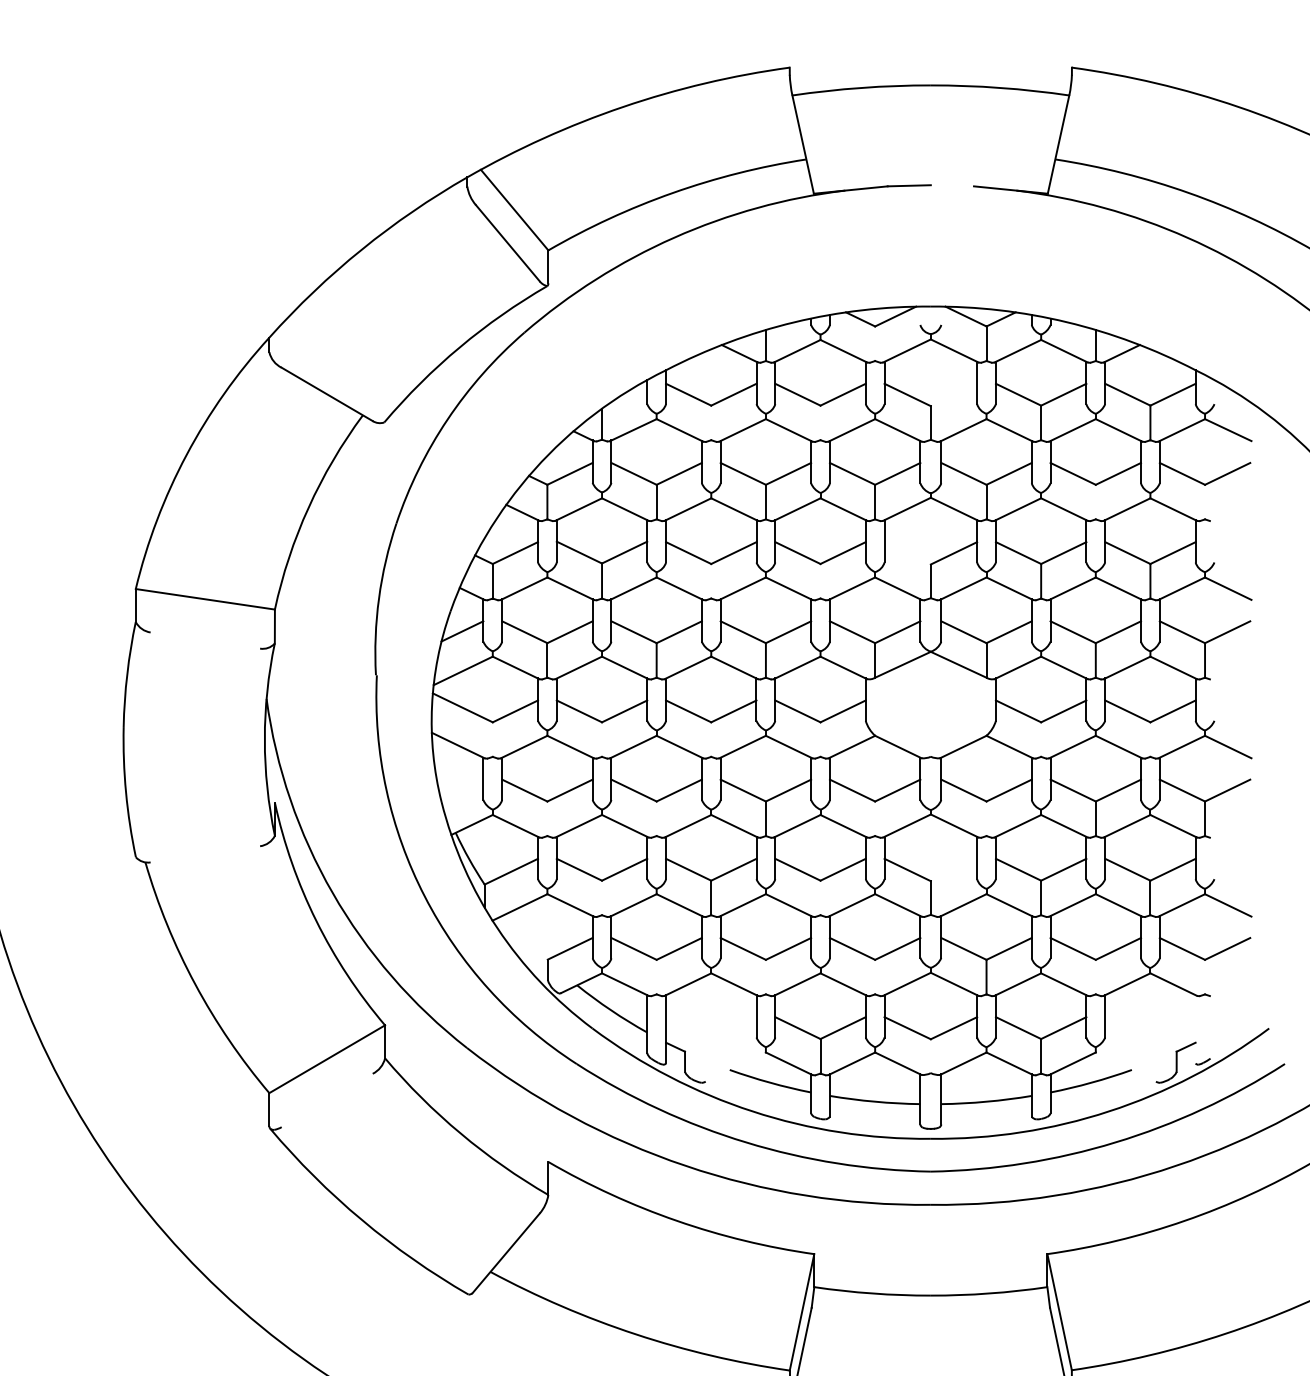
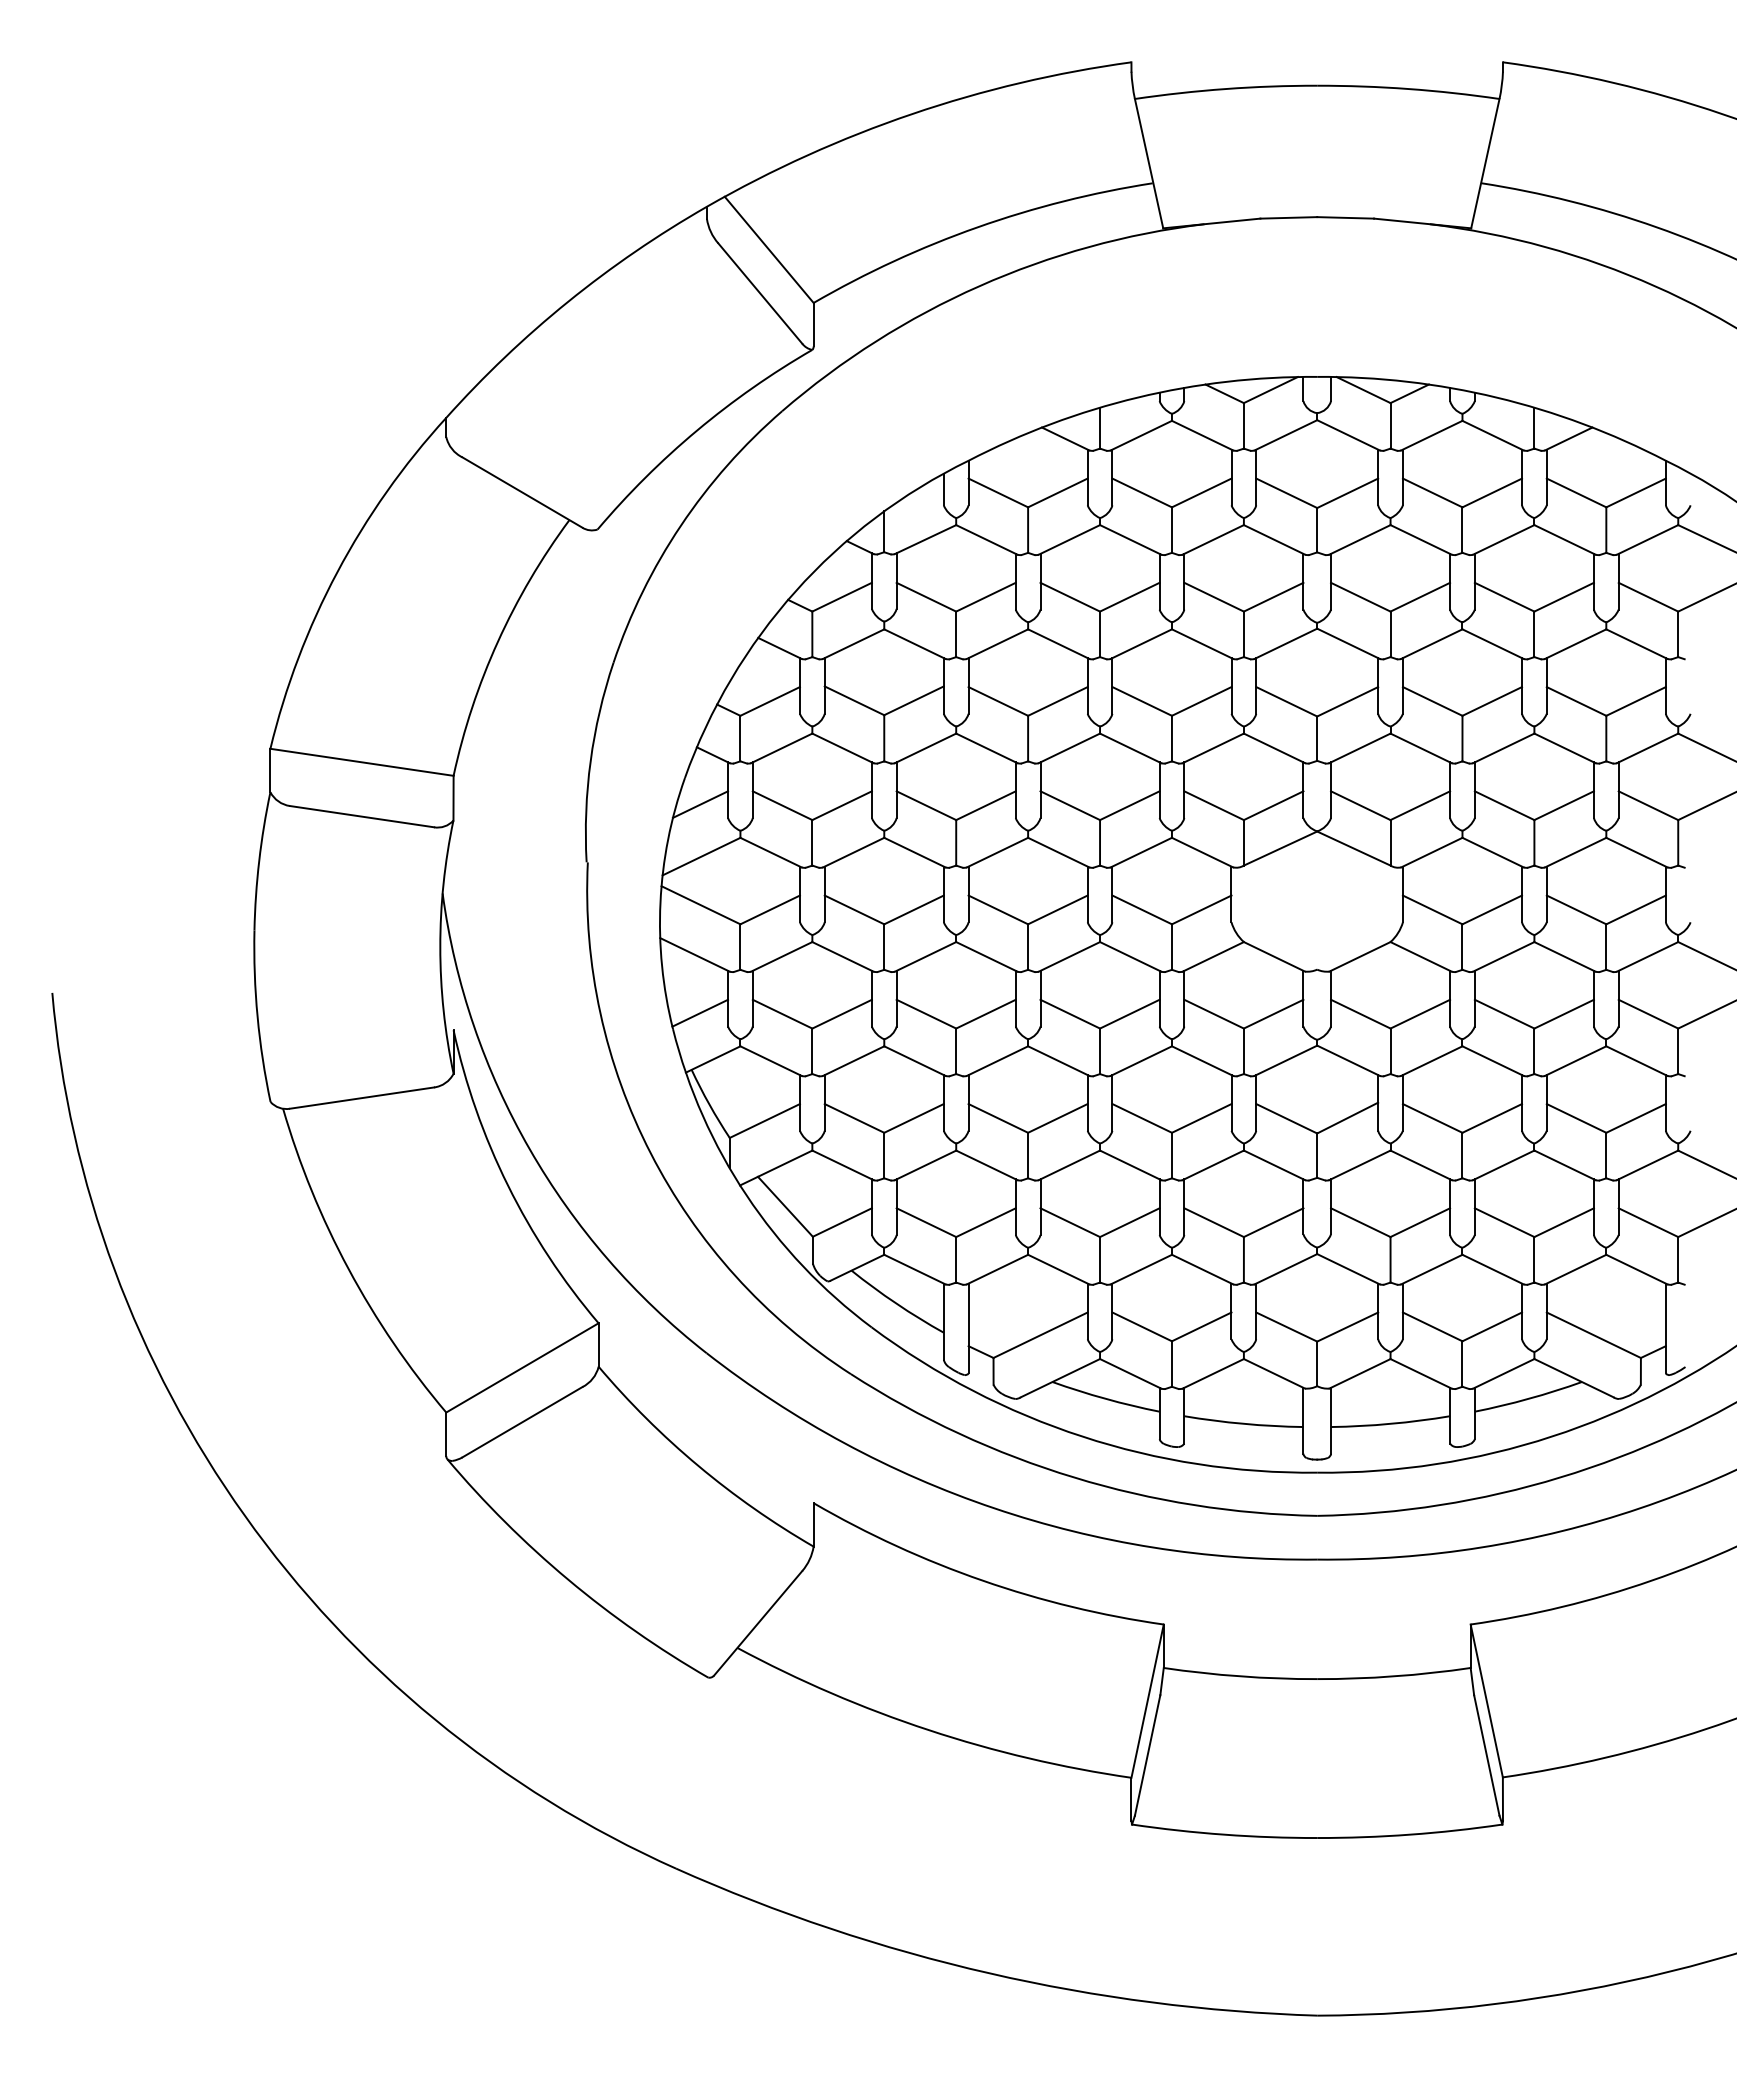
line: (952, 185) -> (1345, 217), added
line: (920, 315) -> (1303, 388), added
line: (941, 315) -> (1331, 388), added
line: (874, 343) -> (1243, 425), added
line: (953, 395) -> (1347, 493), added
line: (711, 422) -> (1028, 529), added
line: (820, 422) -> (1171, 529), added
line: (1095, 502) -> (1534, 634), added
line: (1205, 502) -> (1678, 634), added
line: (907, 553) -> (1286, 701), added
line: (711, 581) -> (1028, 738), added
line: (820, 581) -> (1171, 738), added
line: (204, 640) -> (361, 816), added
line: (492, 739) -> (740, 946), added
line: (602, 739) -> (884, 946), added
line: (711, 739) -> (1028, 946), added
line: (820, 739) -> (1171, 946), added
line: (1041, 739) -> (1462, 946), added
line: (1150, 739) -> (1606, 946), added
line: (462, 789) -> (700, 1012), added
line: (547, 818) -> (812, 1051), added
line: (656, 818) -> (956, 1051), added
line: (874, 818) -> (1243, 1051), added
line: (986, 818) -> (1390, 1051), added
line: (204, 853) -> (361, 1097), added
line: (953, 869) -> (1347, 1117), added
line: (602, 897) -> (884, 1155), added
line: (820, 897) -> (1171, 1155), added
line: (527, 936) -> (785, 1206), added
line: (656, 976) -> (956, 1259), added
line: (766, 976) -> (1100, 1259), added
line: (874, 976) -> (1243, 1259), added
line: (1095, 976) -> (1534, 1259), added
line: (1205, 976) -> (1678, 1259), added
line: (1195, 1029) -> (1665, 1328), added
line: (720, 1033) -> (1040, 1334), added
line: (1140, 1033) -> (1593, 1334), added
line: (931, 1055) -> (1317, 1363), added
line: (735, 1067) -> (1060, 1378), added
line: (1125, 1067) -> (1573, 1378), added
line: (327, 1100) -> (522, 1422), added

